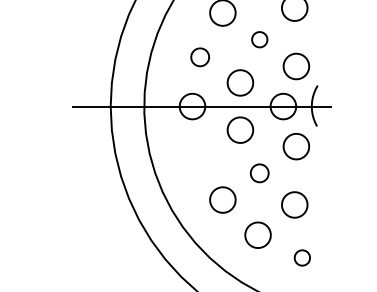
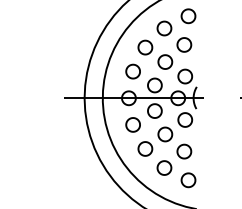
part: (259, 38) -> (165, 61), size x1.67
part: (199, 57) -> (132, 71), size x1.43
part: (199, 154) -> (132, 124), added
part: (259, 173) -> (165, 134), size x1.43
part: (302, 258) -> (188, 180), size x1.67

